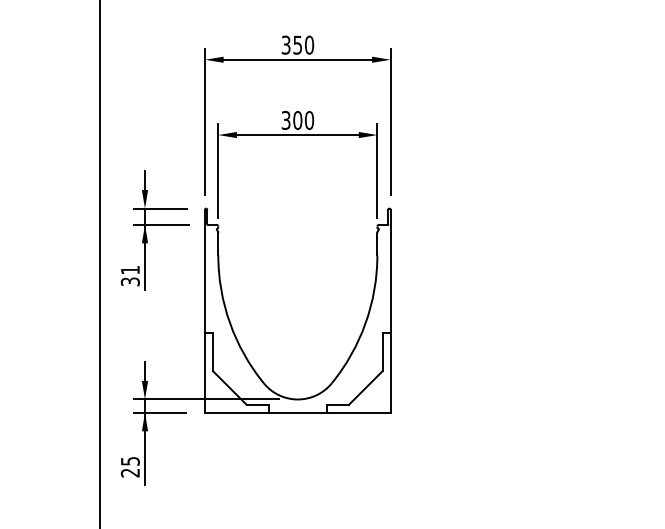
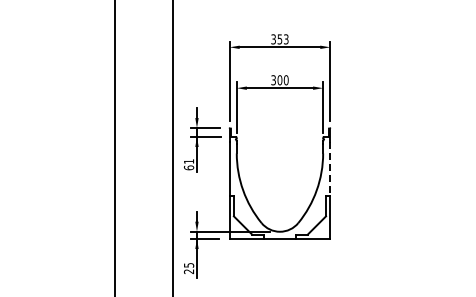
text: (308, 45) -> (285, 39), 350 -> 353
text: (129, 281) -> (188, 167), 31 -> 61
line: (390, 282) -> (330, 168), solid -> dashed

